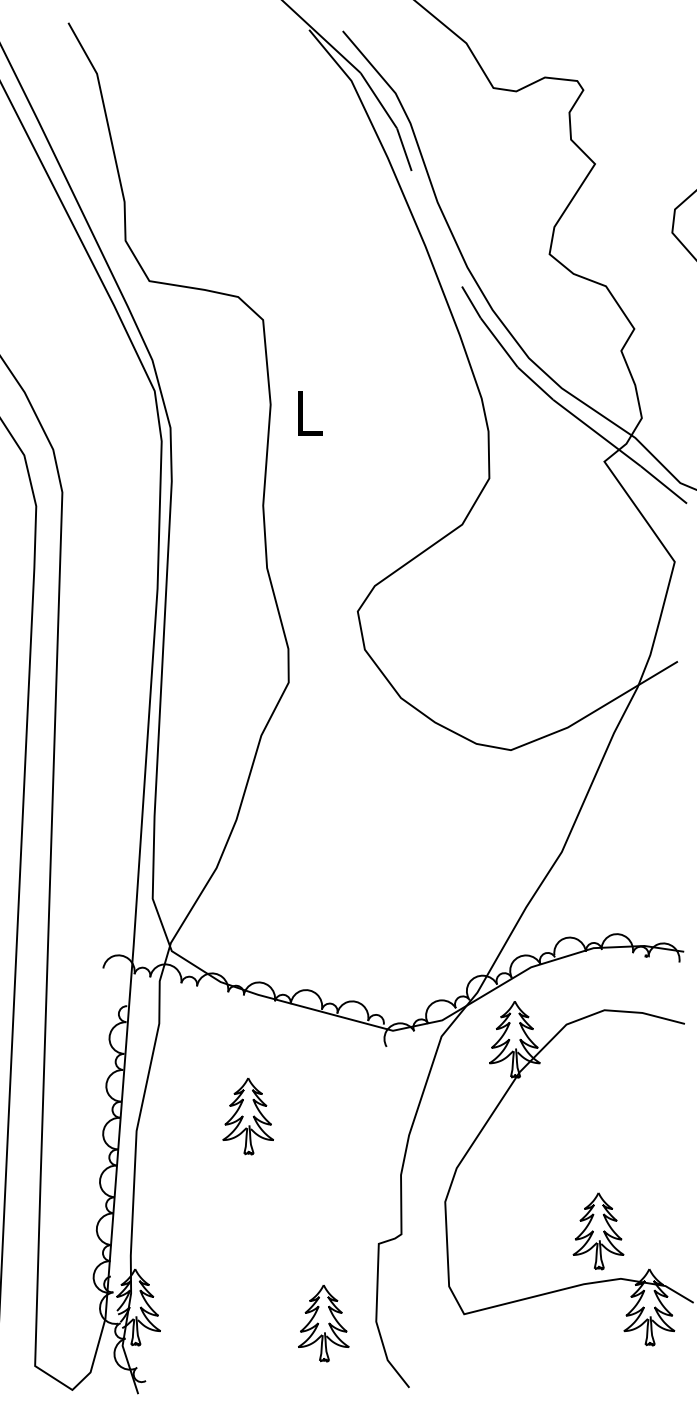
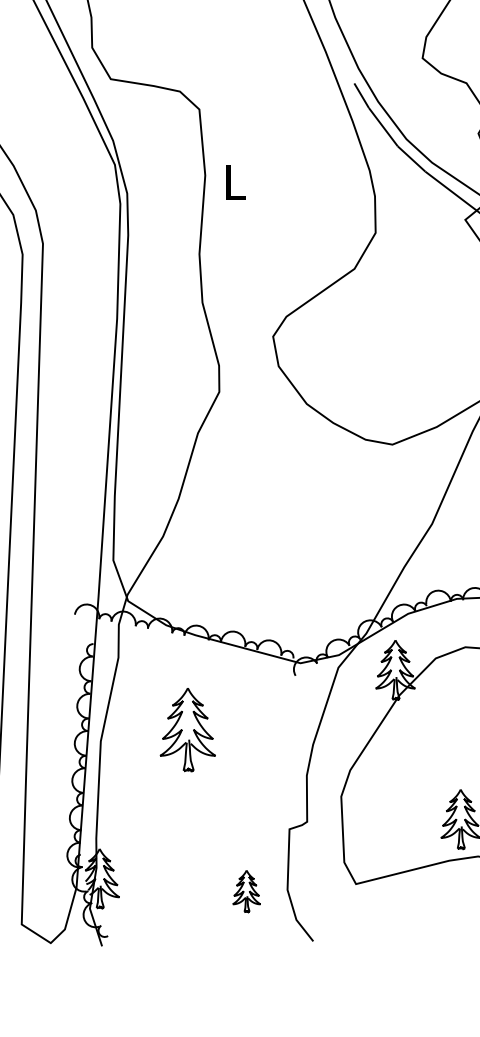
part: (247, 1116) -> (187, 730), size x1.4
part: (323, 1323) -> (246, 891), size x0.7

